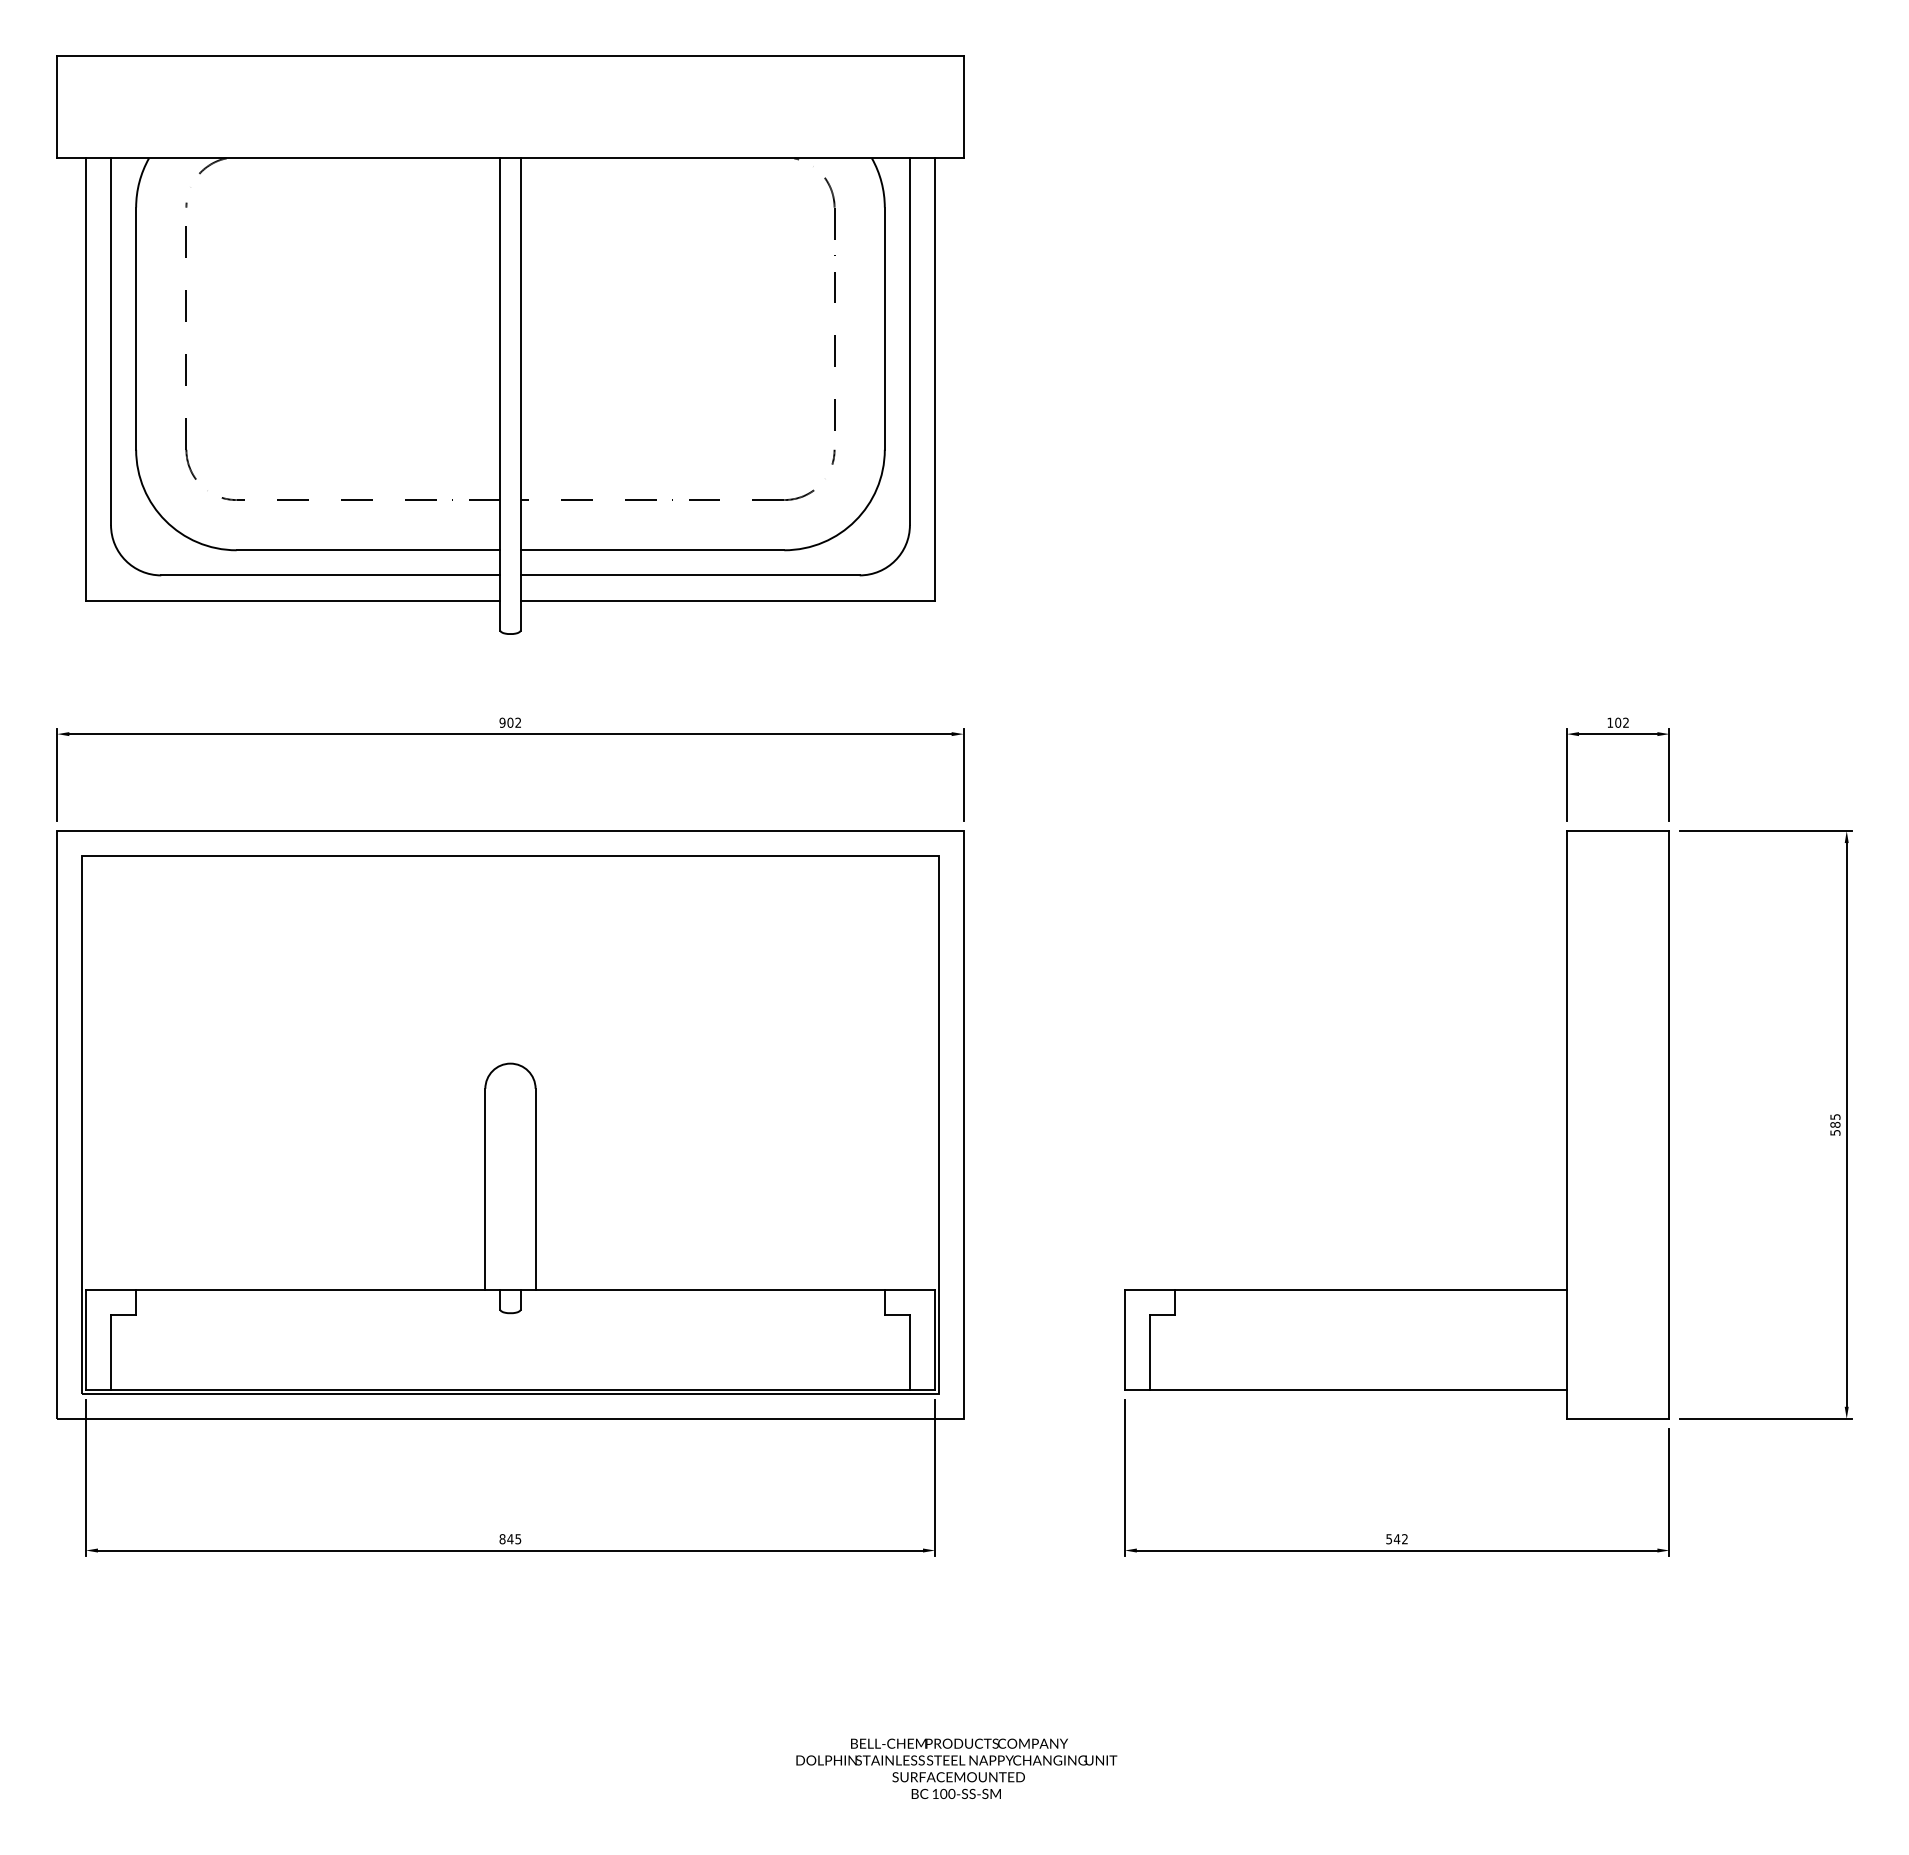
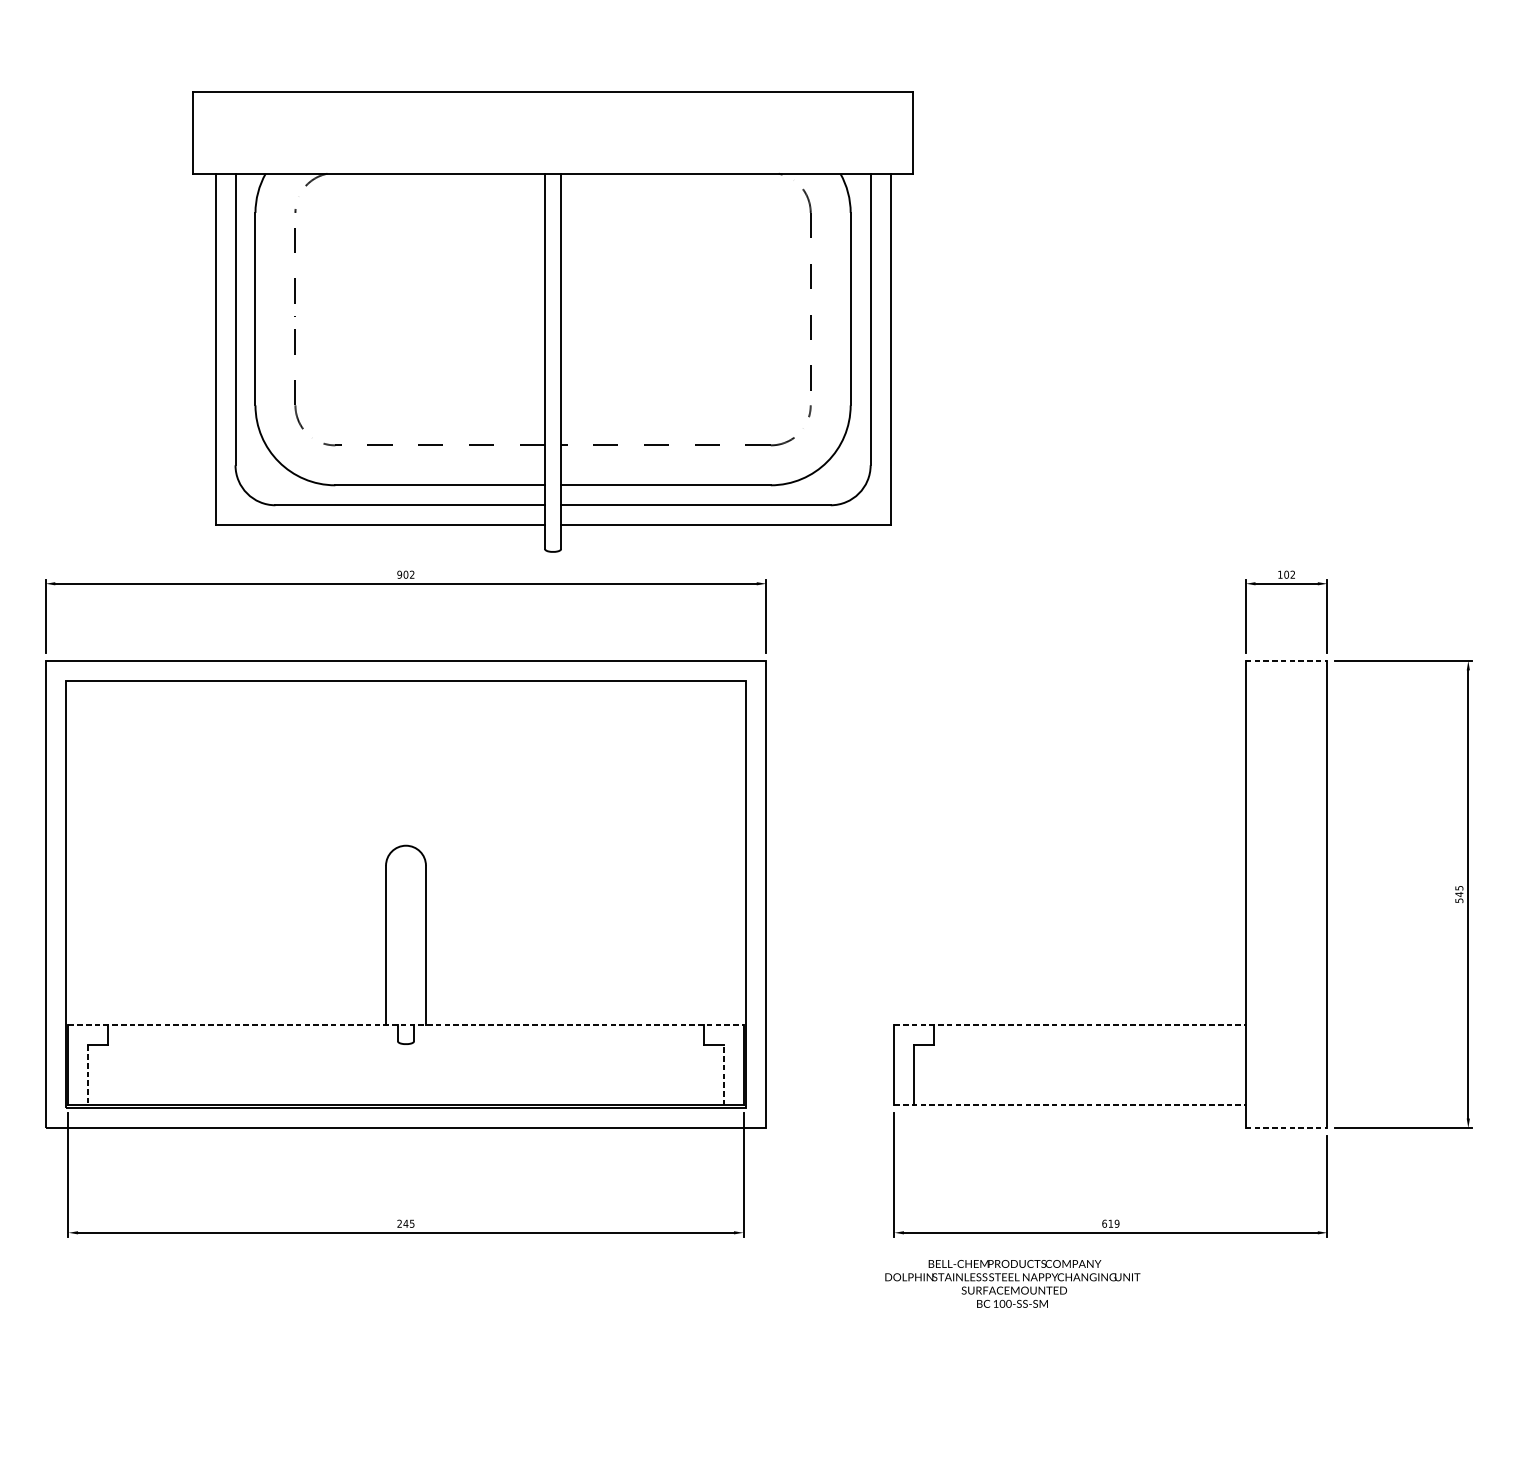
part: (510, 344) -> (553, 321), moved
line: (1618, 831) -> (1286, 661), solid -> dashed
text: (1835, 1124) -> (1459, 894), 585 -> 545
line: (510, 1289) -> (406, 1025), solid -> dashed
line: (1346, 1289) -> (1070, 1025), solid -> dashed
line: (111, 1352) -> (88, 1075), solid -> dashed
line: (909, 1352) -> (723, 1075), solid -> dashed
line: (1346, 1390) -> (1070, 1105), solid -> dashed
line: (1618, 1418) -> (1286, 1127), solid -> dashed
text: (502, 1539) -> (399, 1224), 845 -> 245
text: (1396, 1539) -> (1110, 1224), 542 -> 619
text: (956, 1768) -> (1012, 1283), moved

